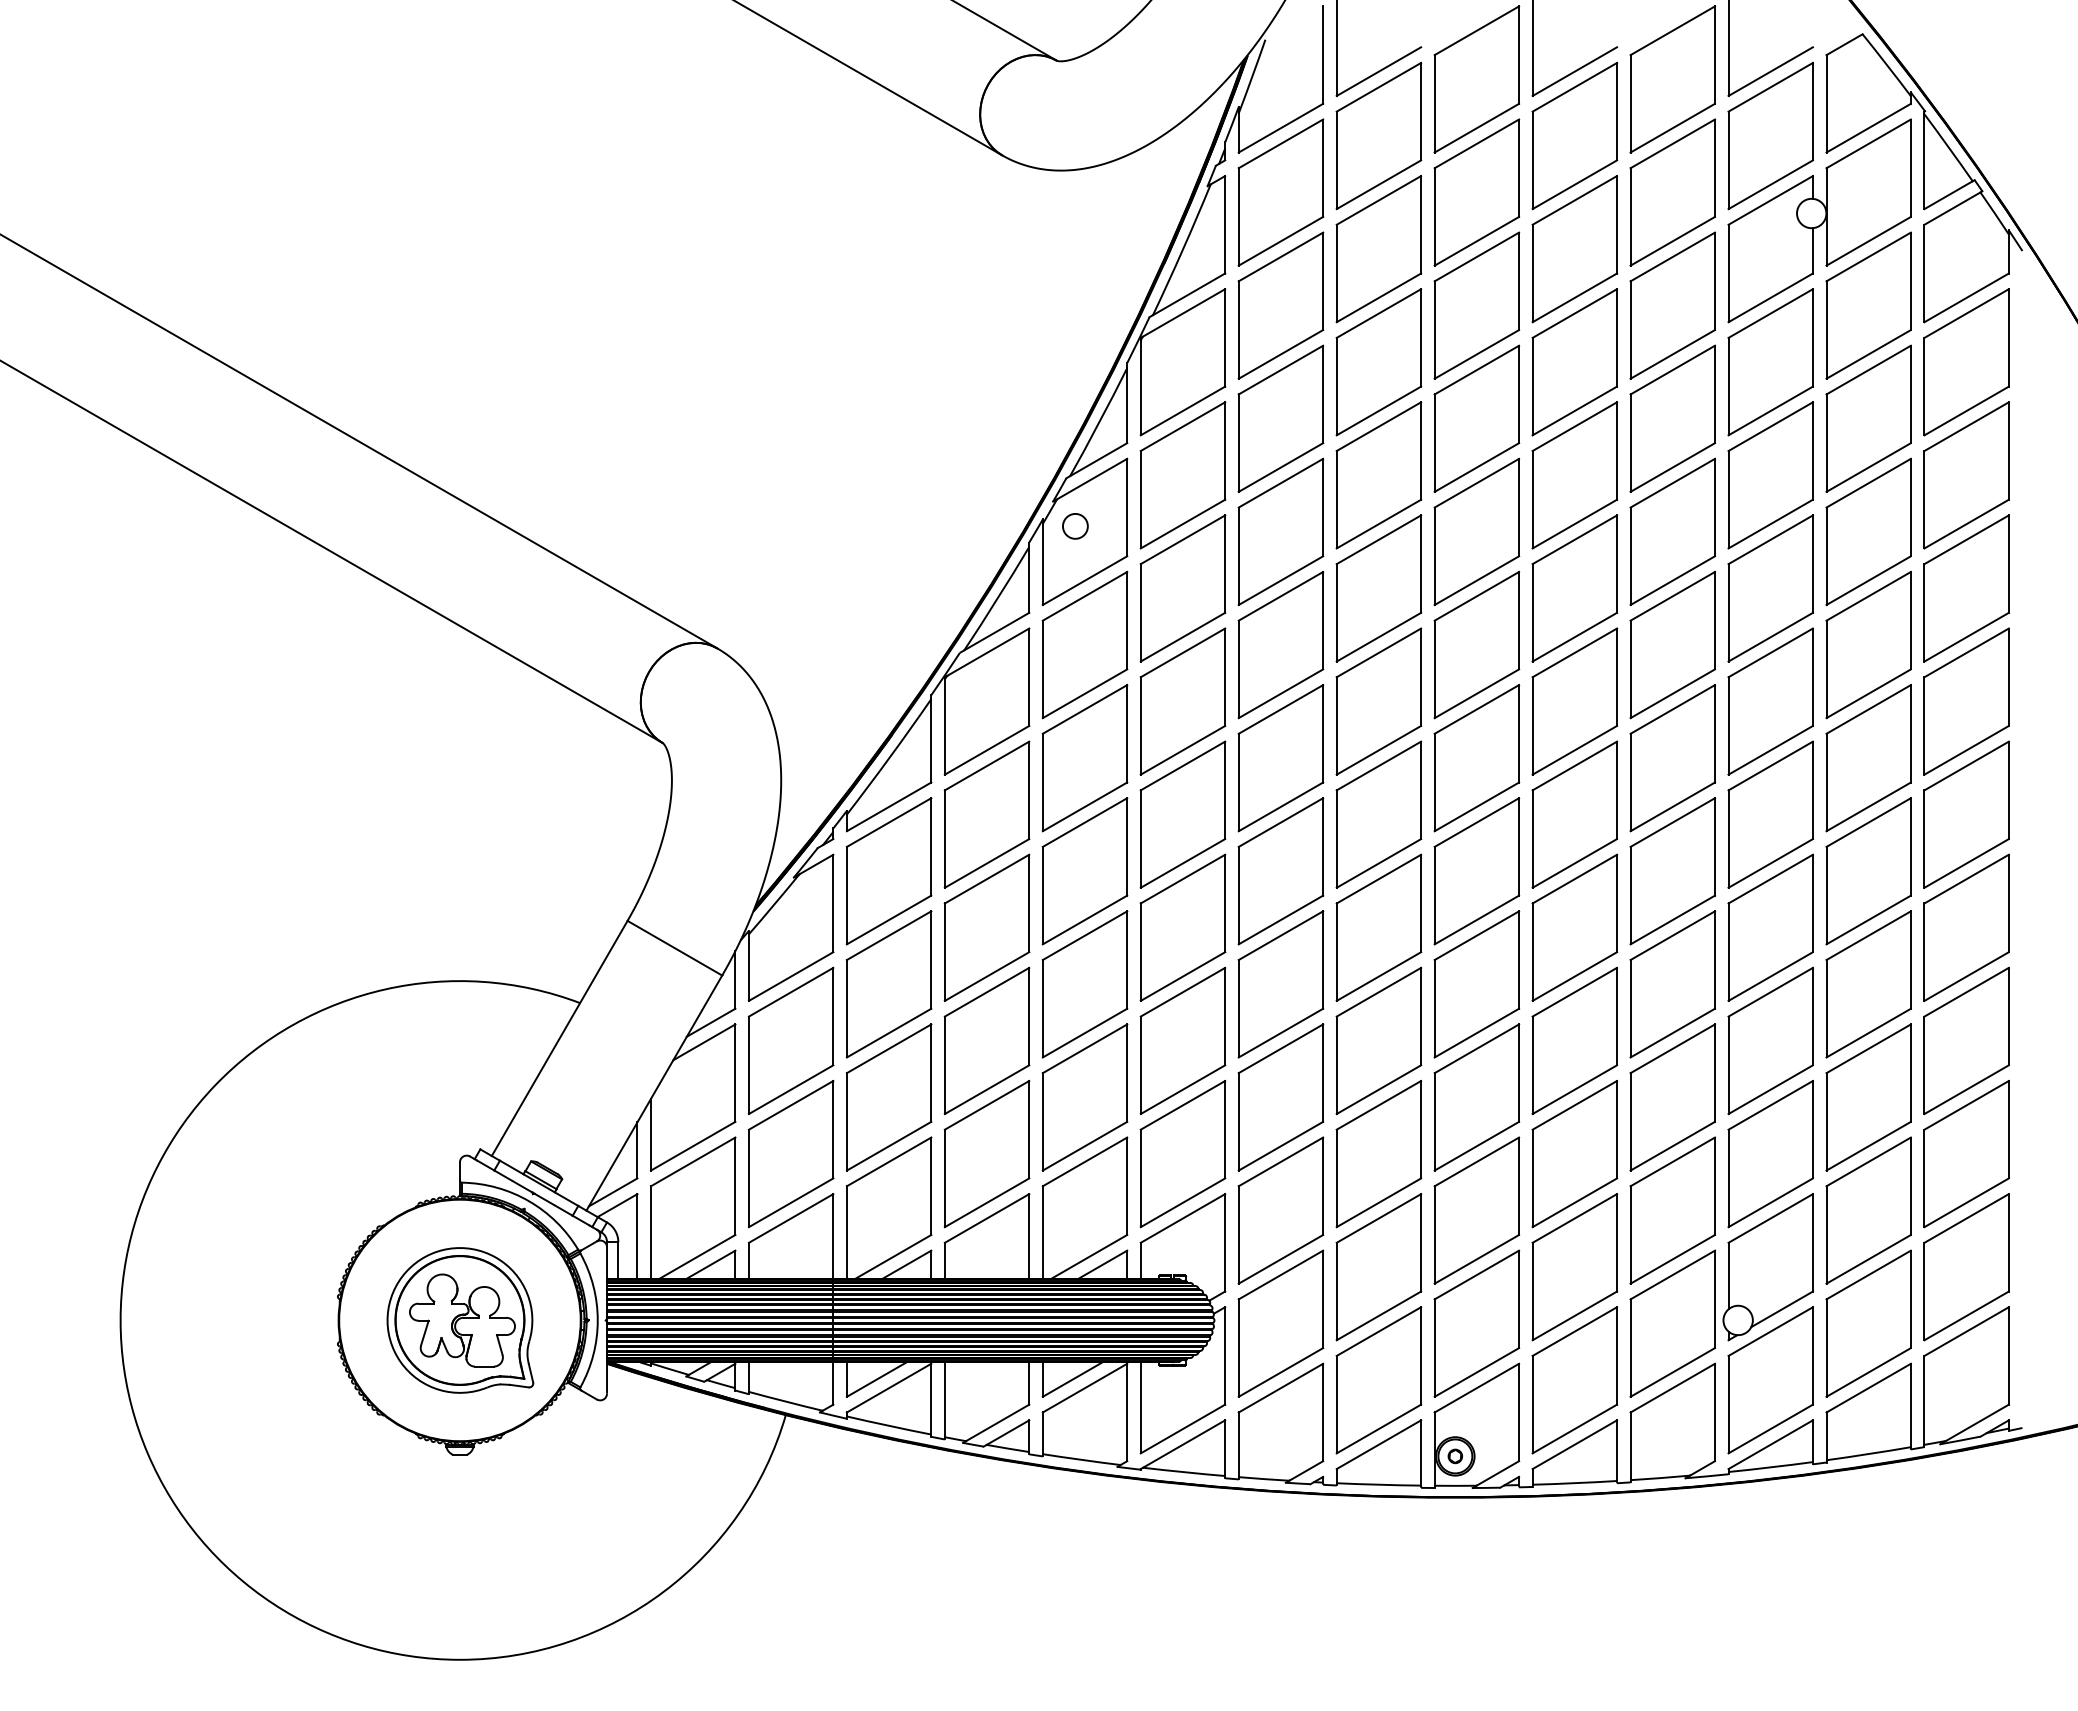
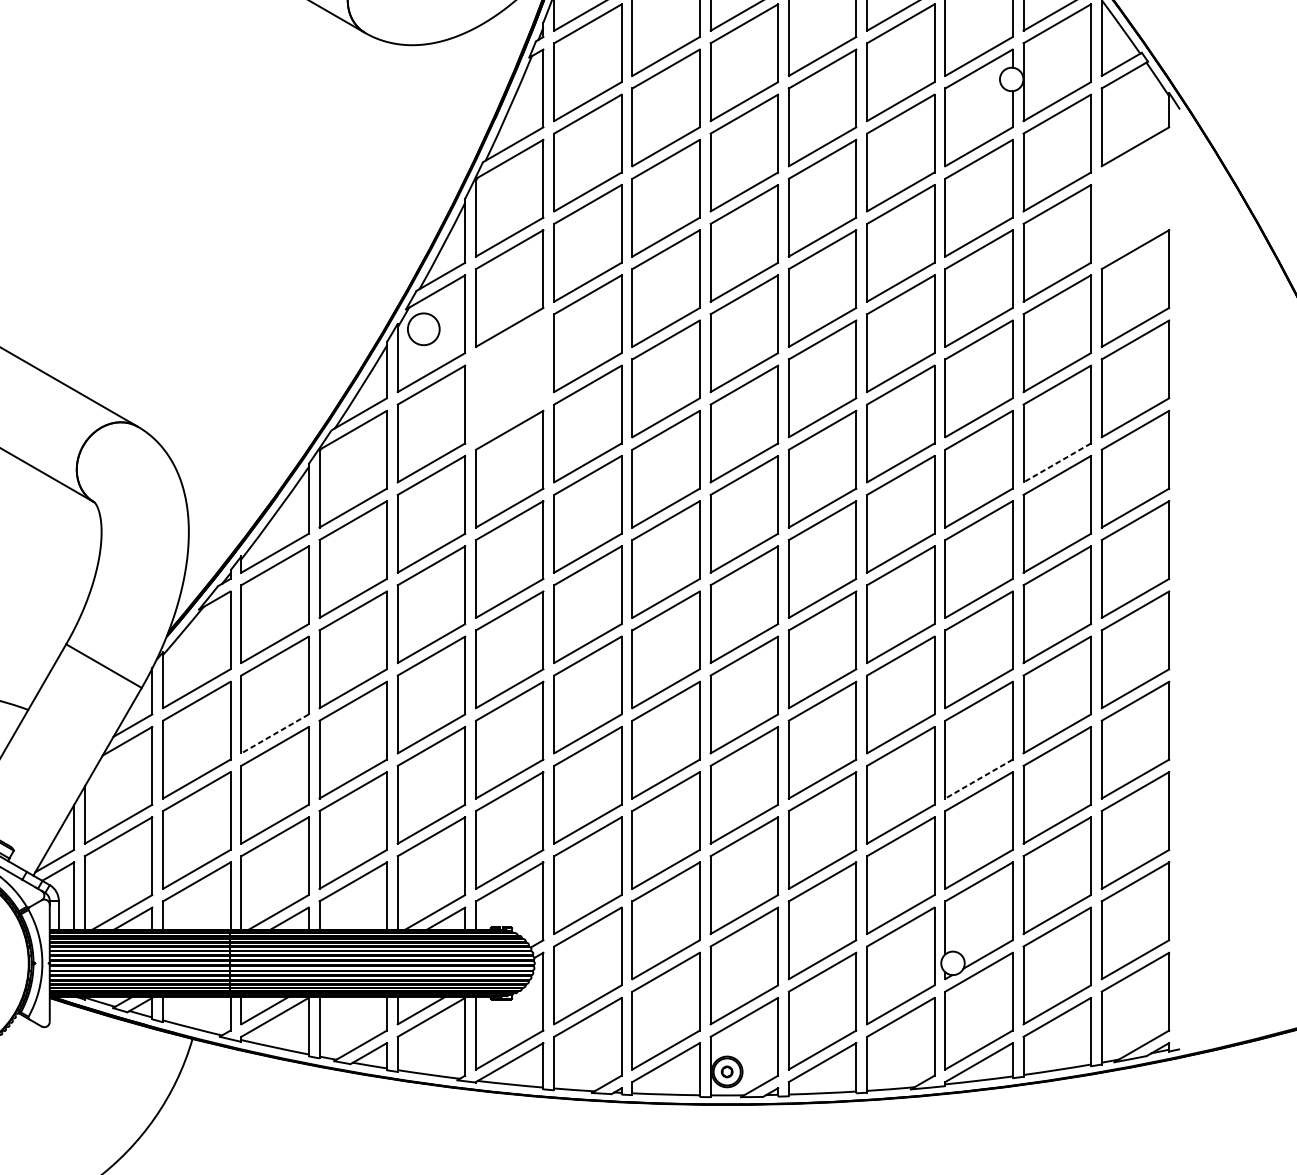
part: (1966, 362) -> (1135, 198), removed
circle: (1074, 525) -> (423, 328), size x1.6
part: (1182, 588) -> (509, 378), removed
line: (1868, 693) -> (1057, 462), solid -> dashed
line: (889, 1033) -> (275, 734), solid -> dashed
line: (1770, 1089) -> (978, 778), solid -> dashed

